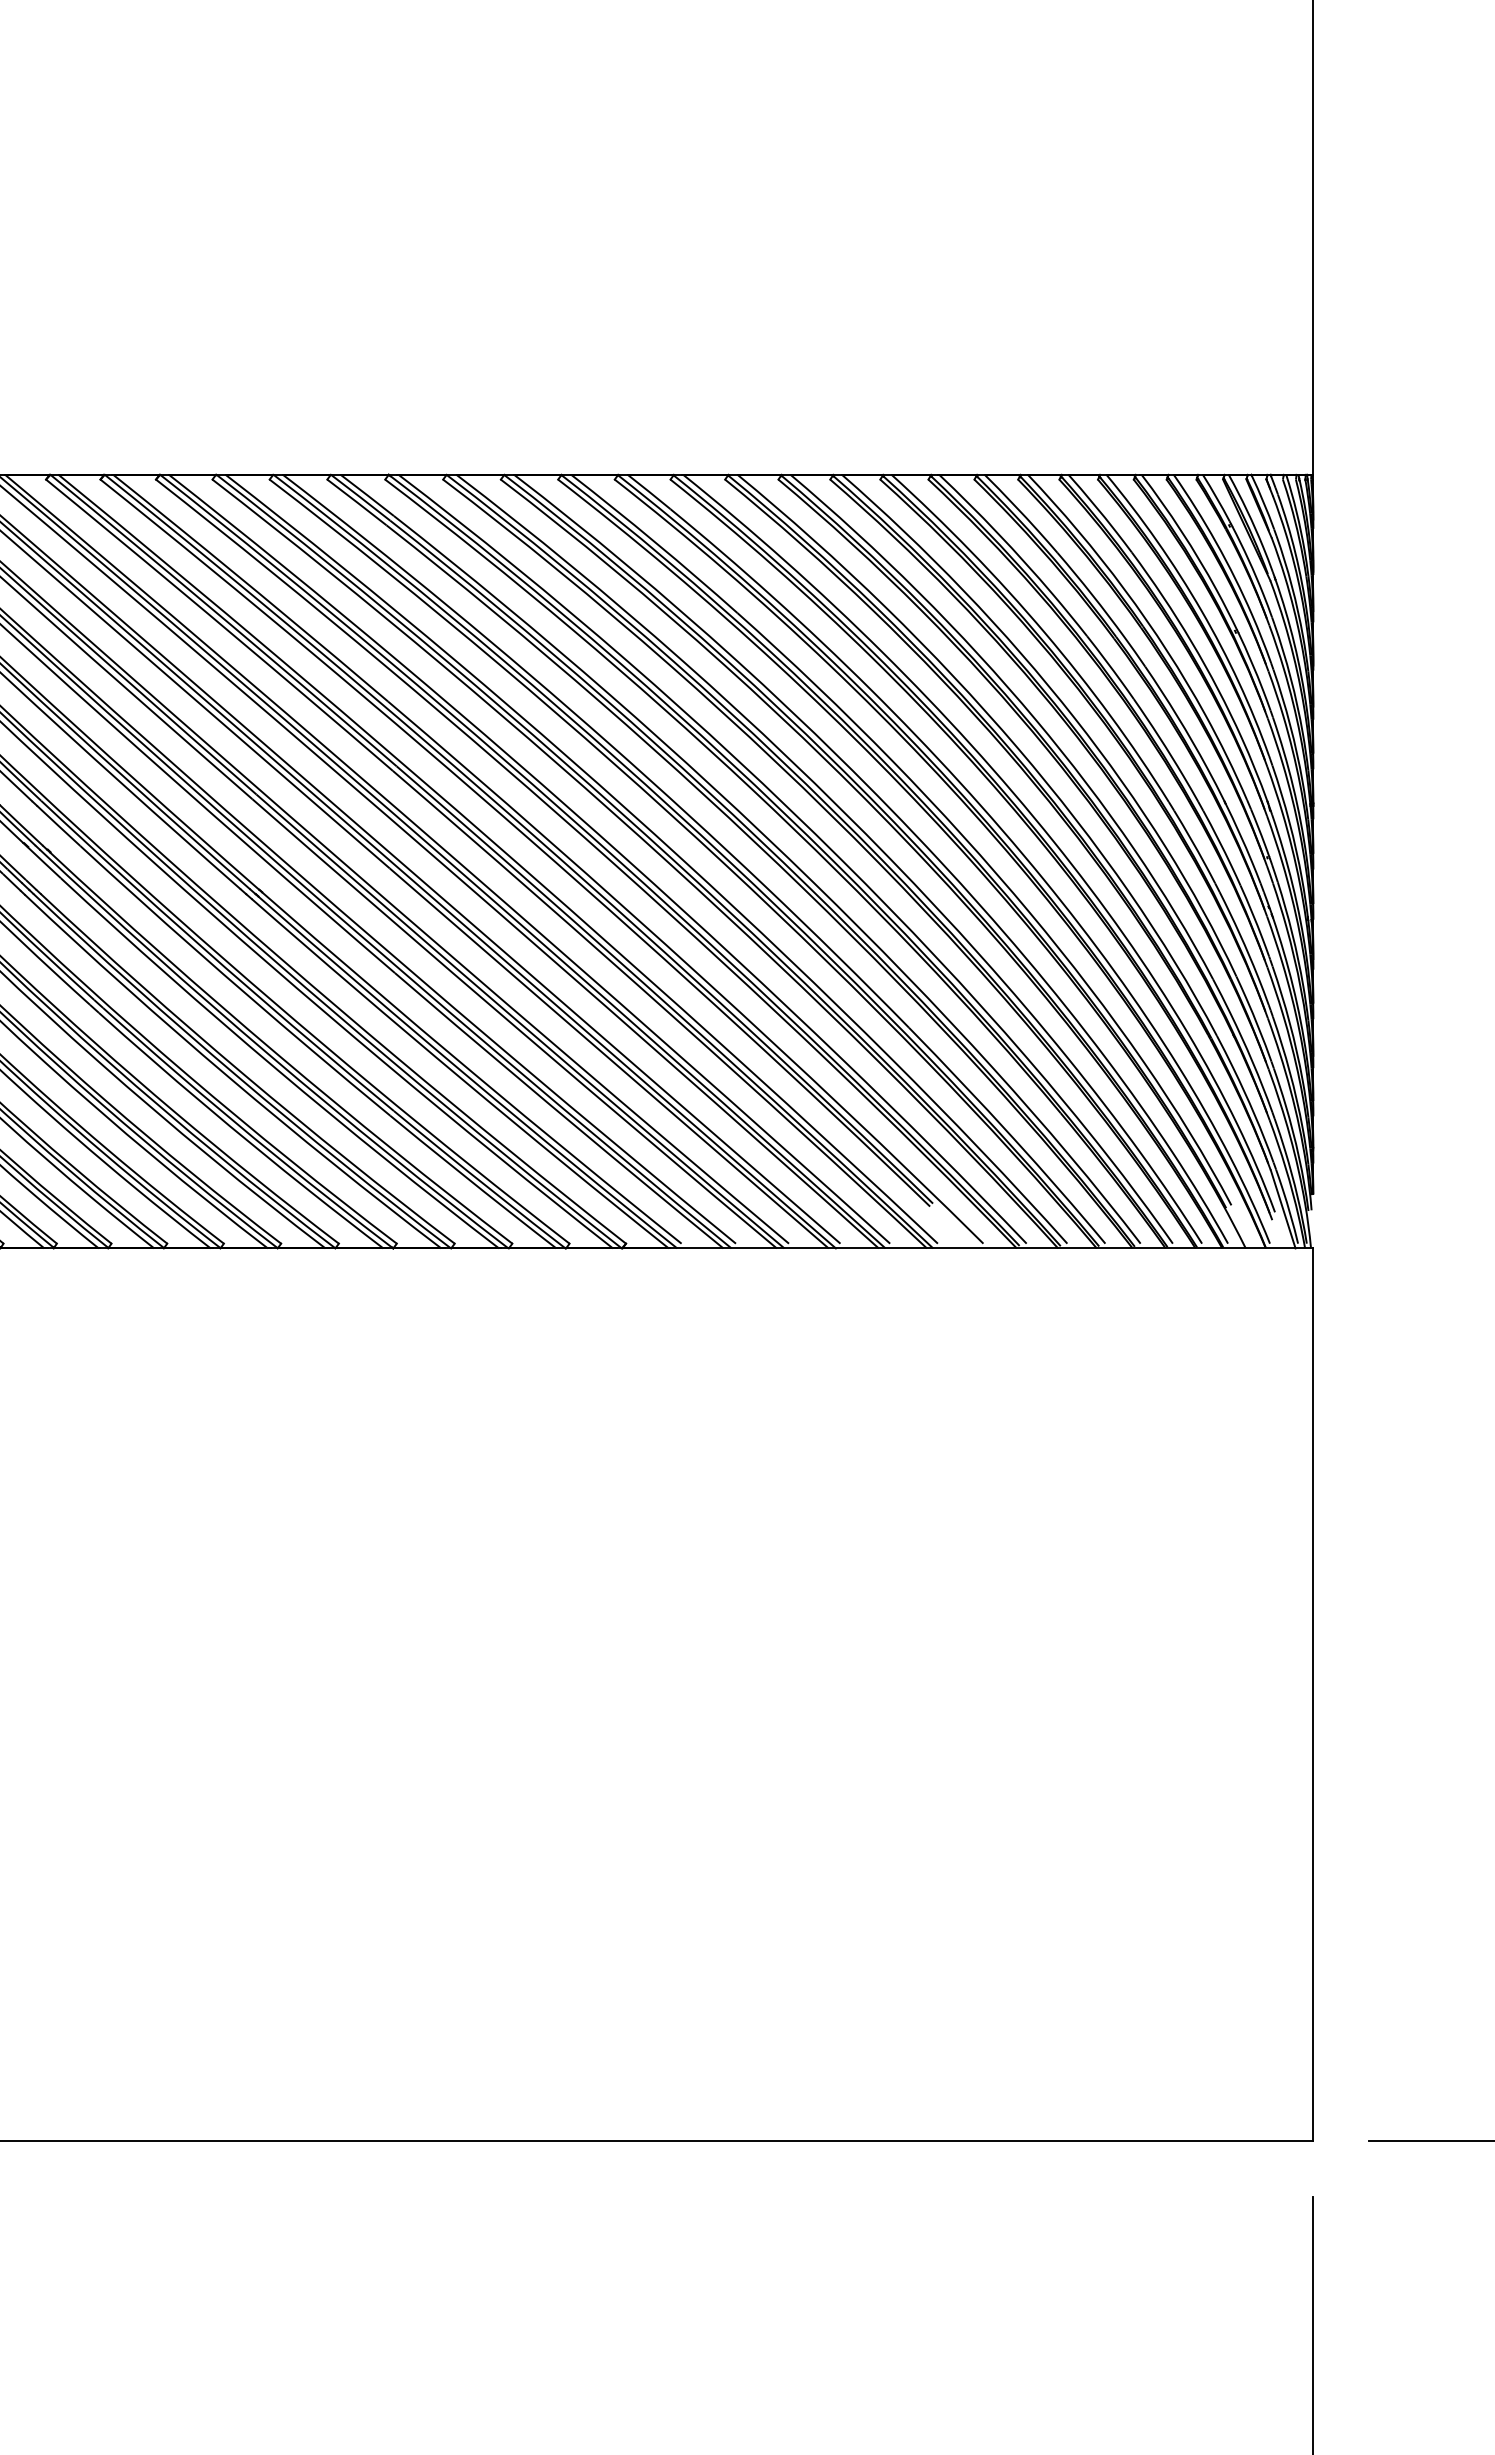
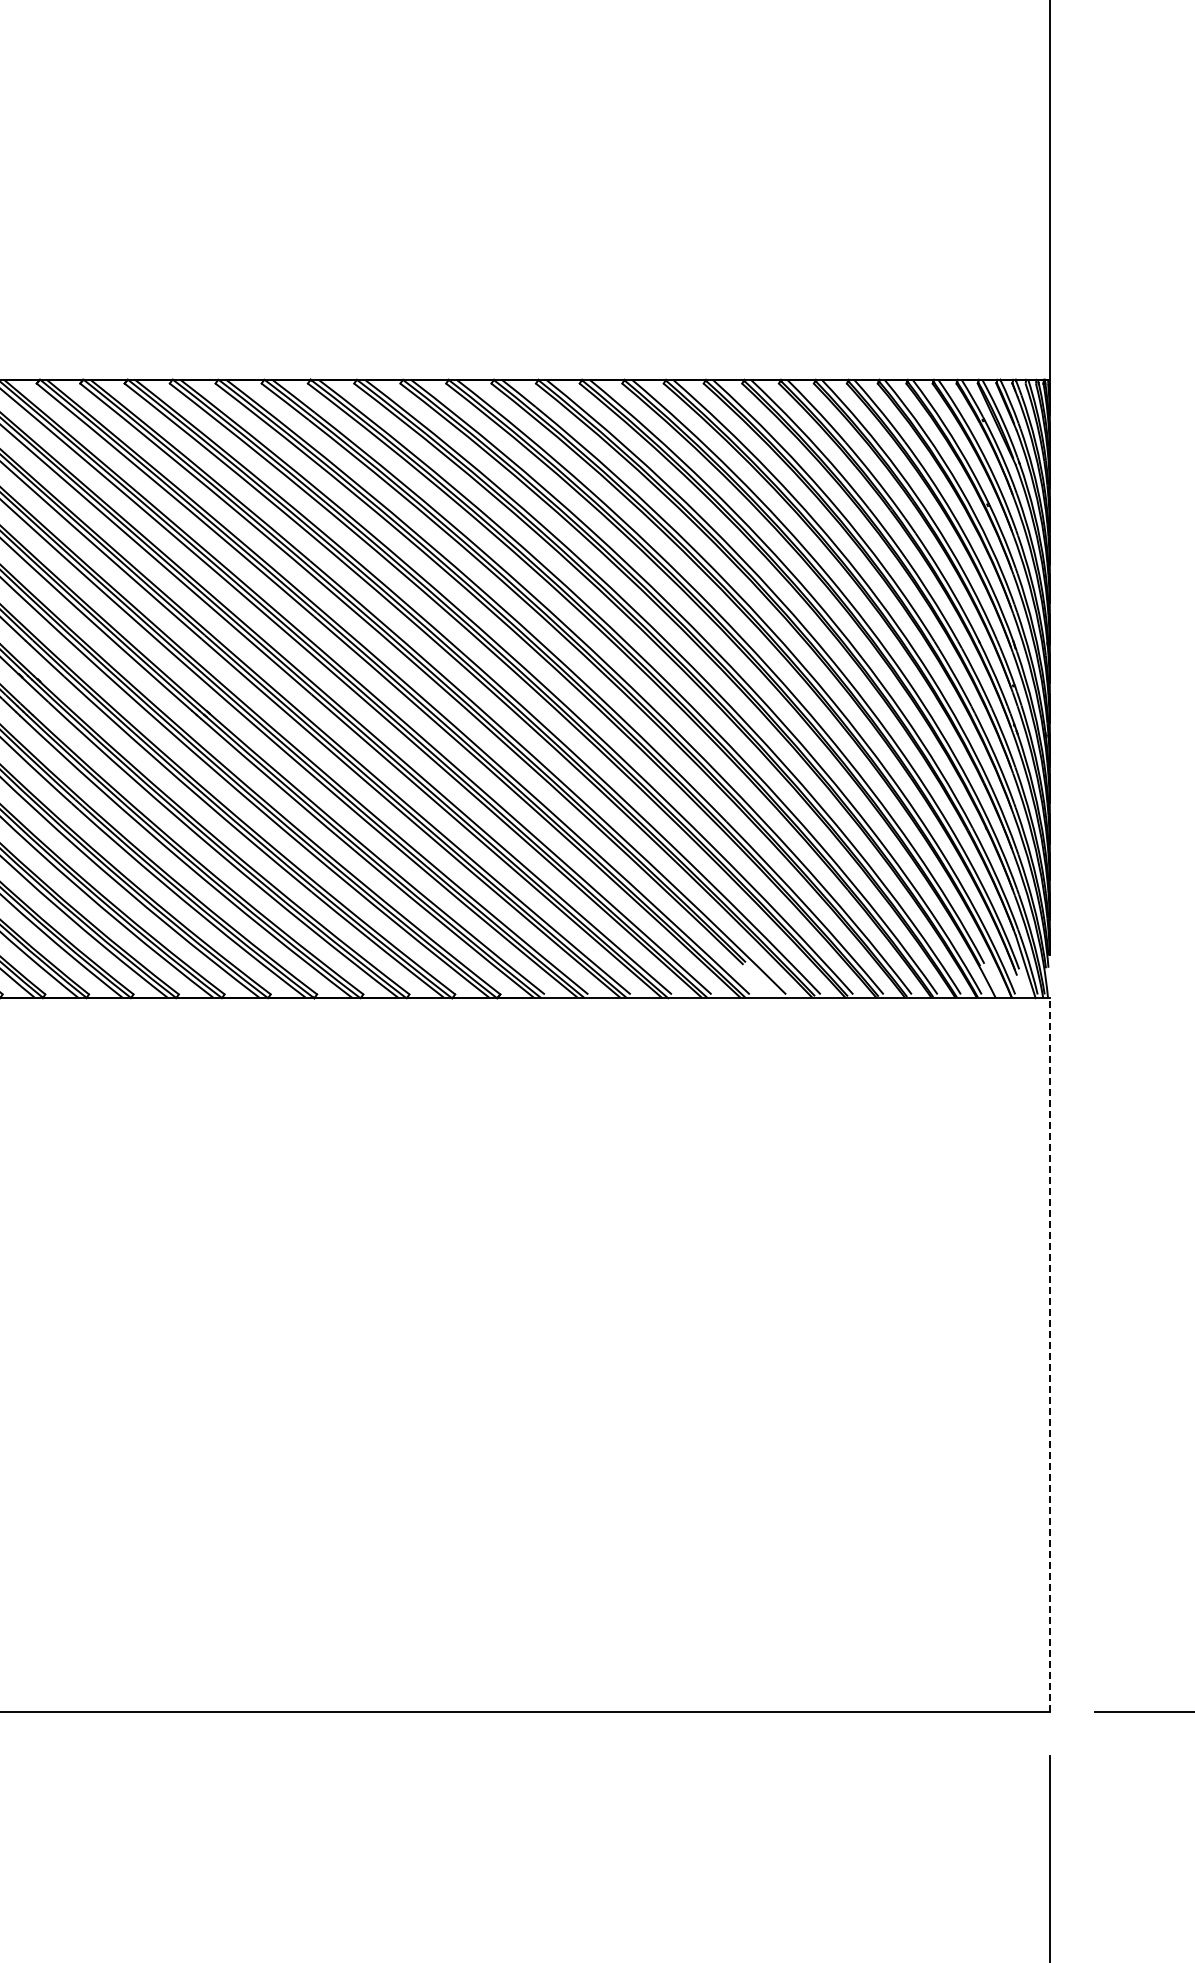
line: (1312, 1695) -> (1049, 1355), solid -> dashed

